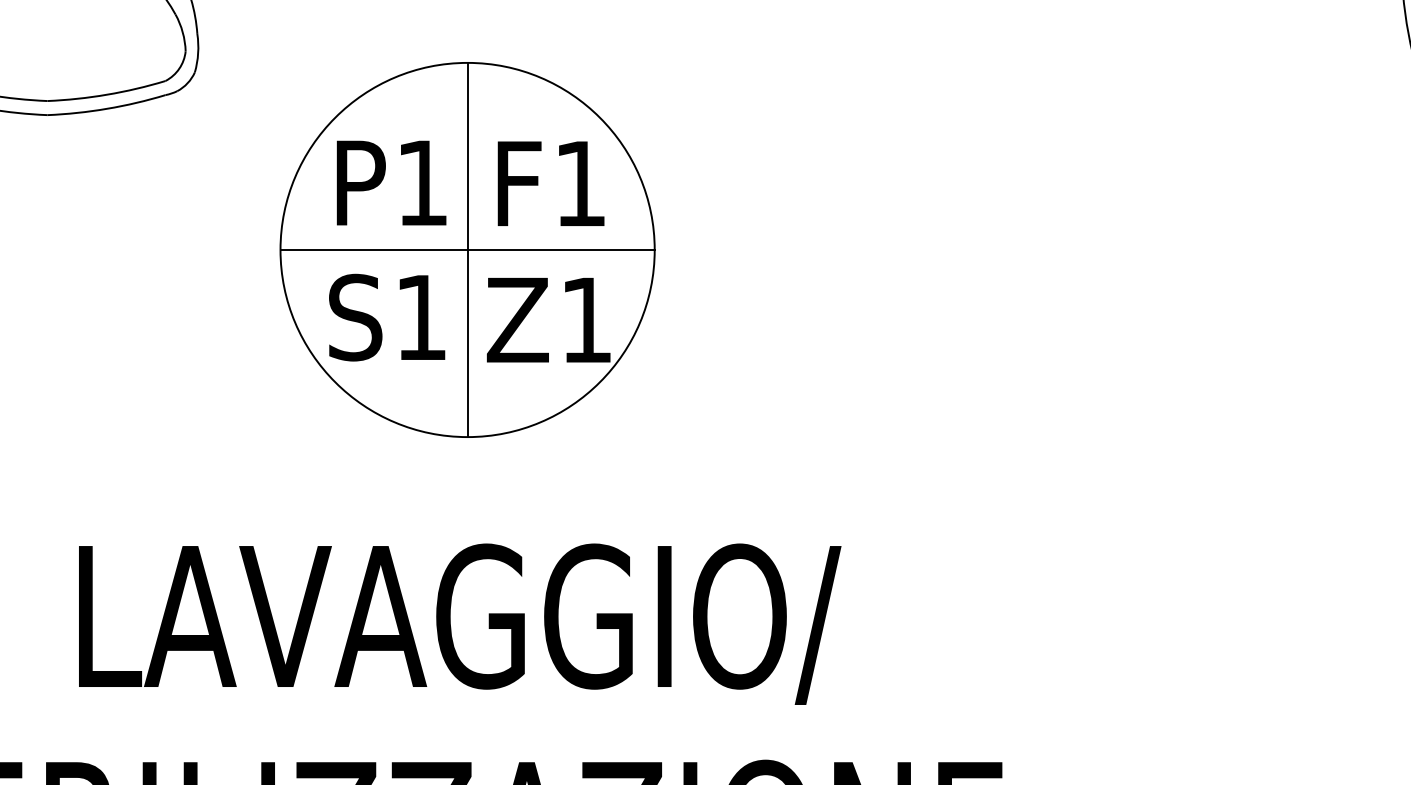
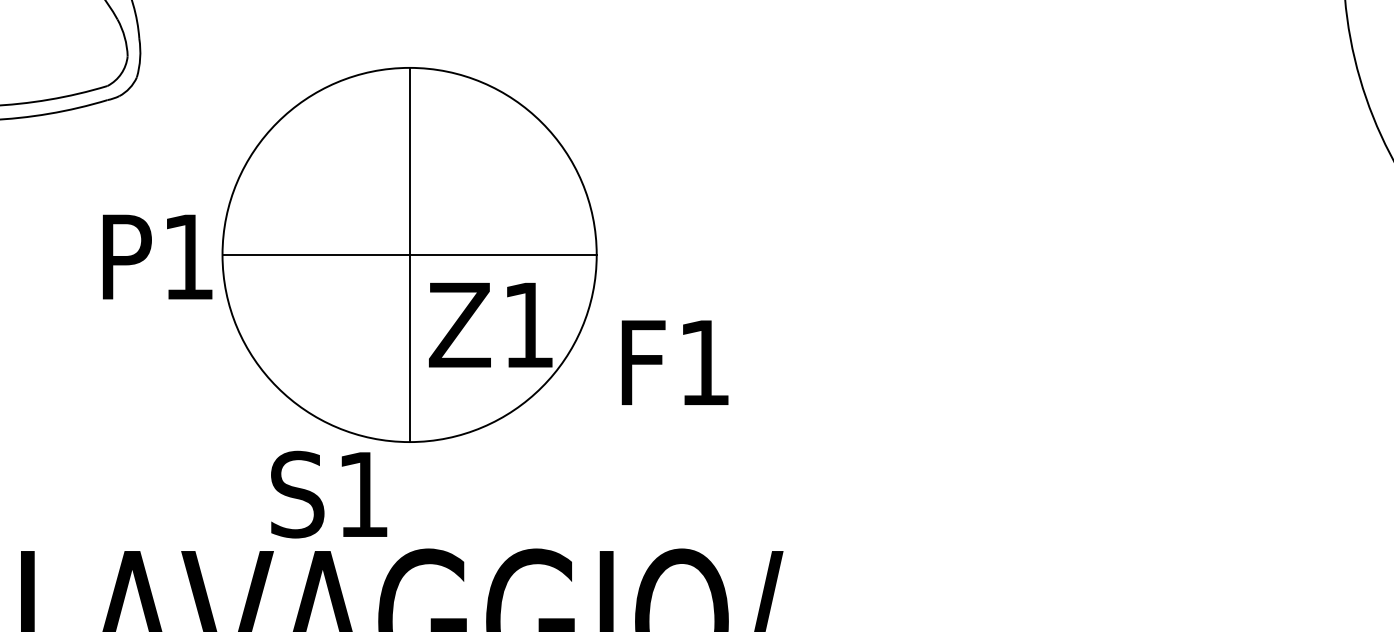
text: (391, 182) -> (157, 256), moved
text: (550, 183) -> (674, 362), moved
text: (387, 317) -> (329, 494), moved

